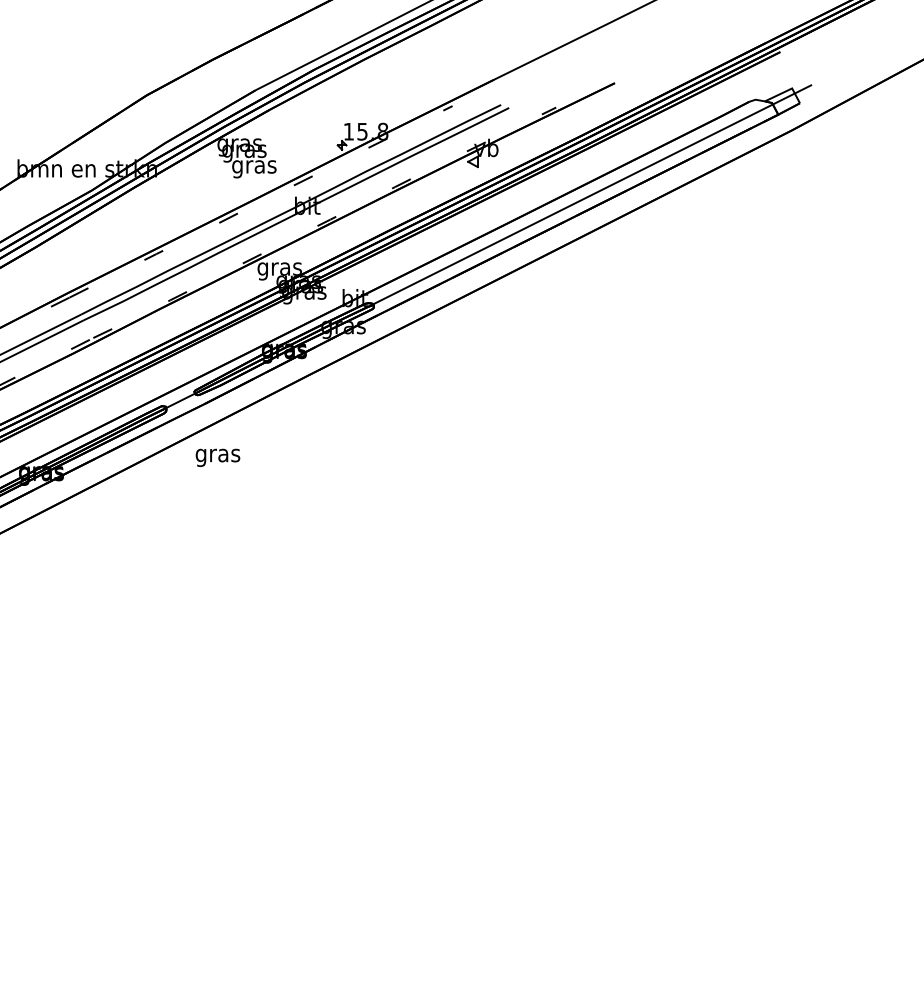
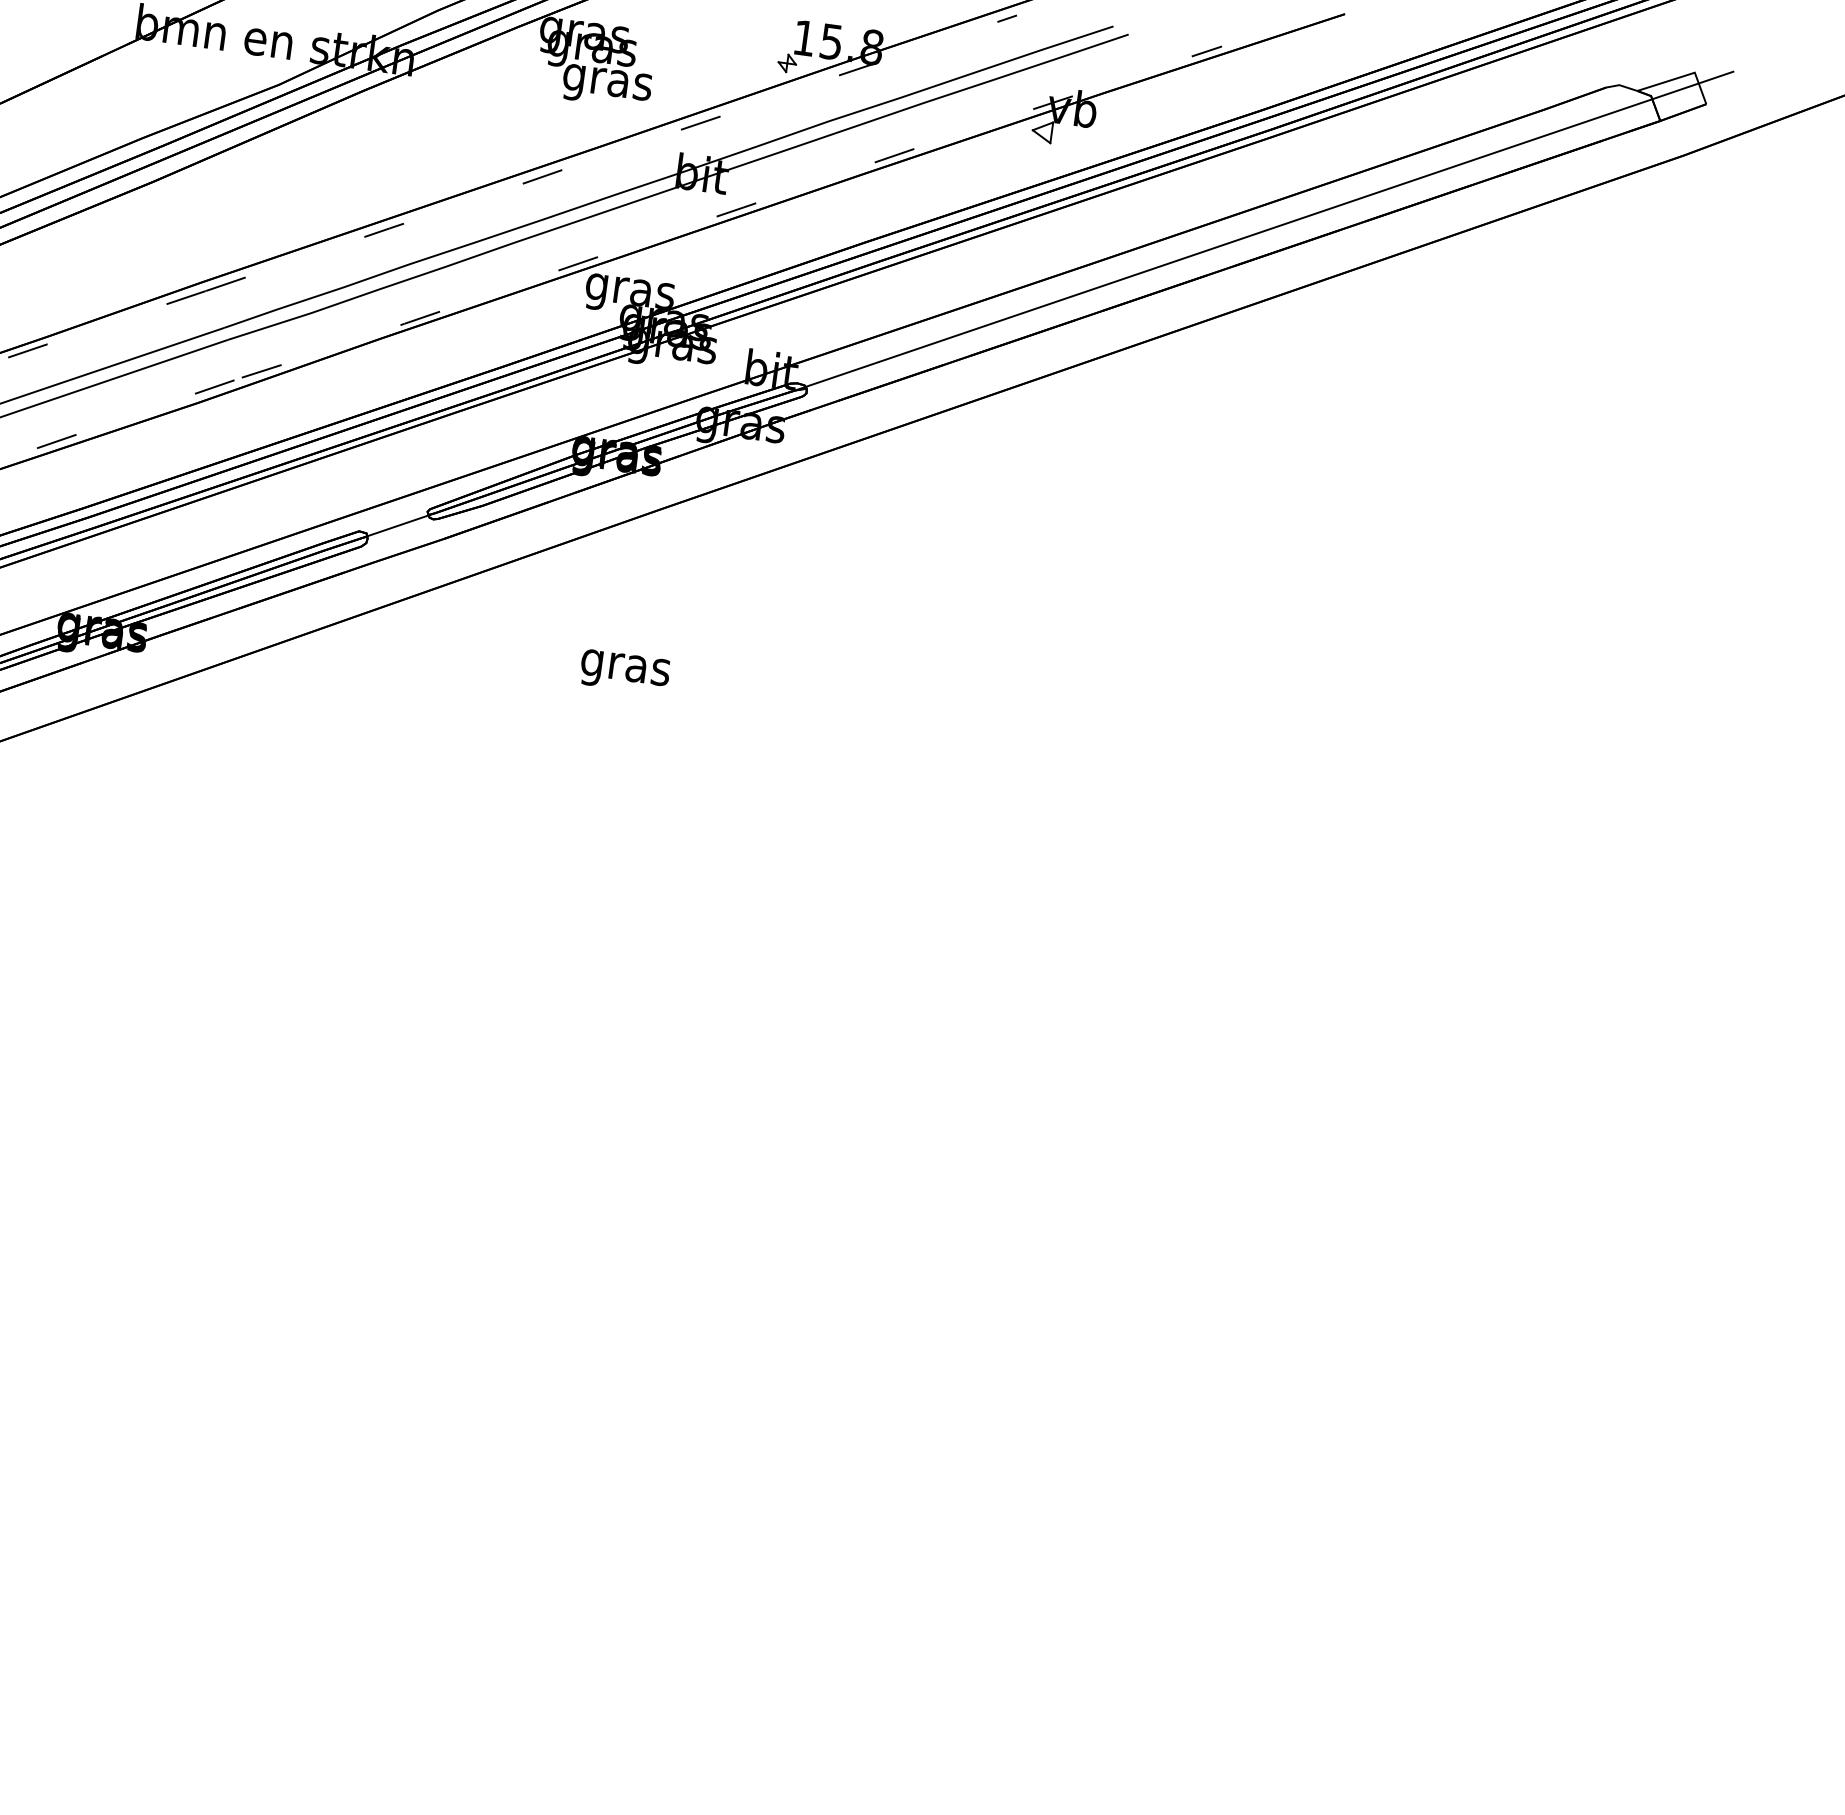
text: (217, 457) -> (624, 671), moved

